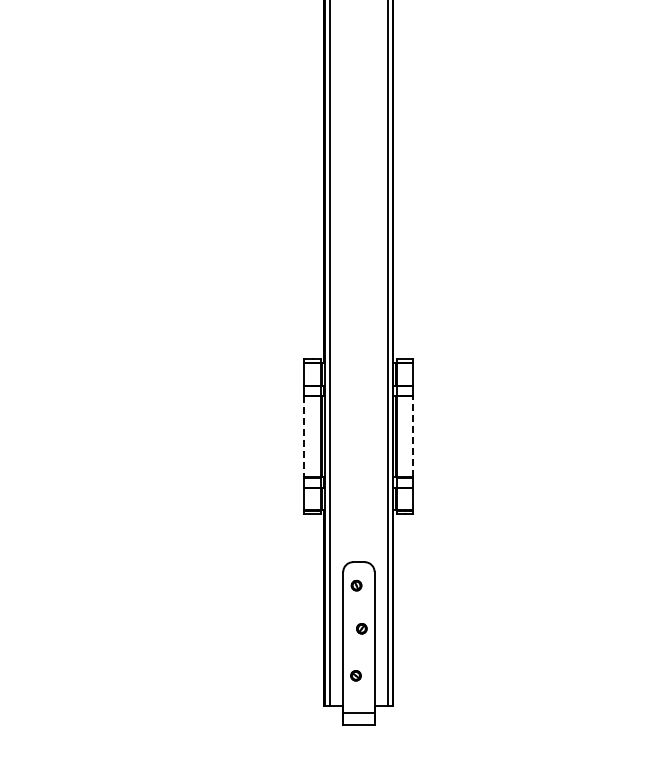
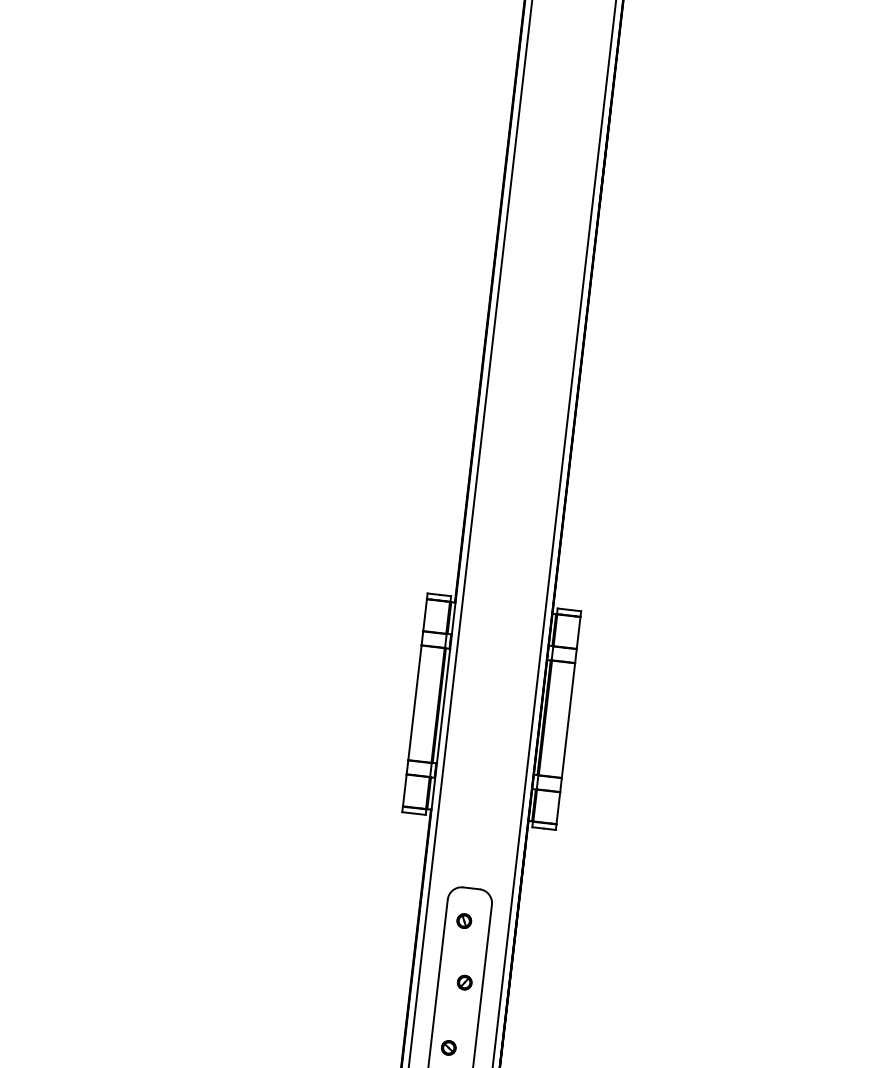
line: (304, 436) -> (415, 702), dashed -> solid
line: (413, 436) -> (568, 720), dashed -> solid

